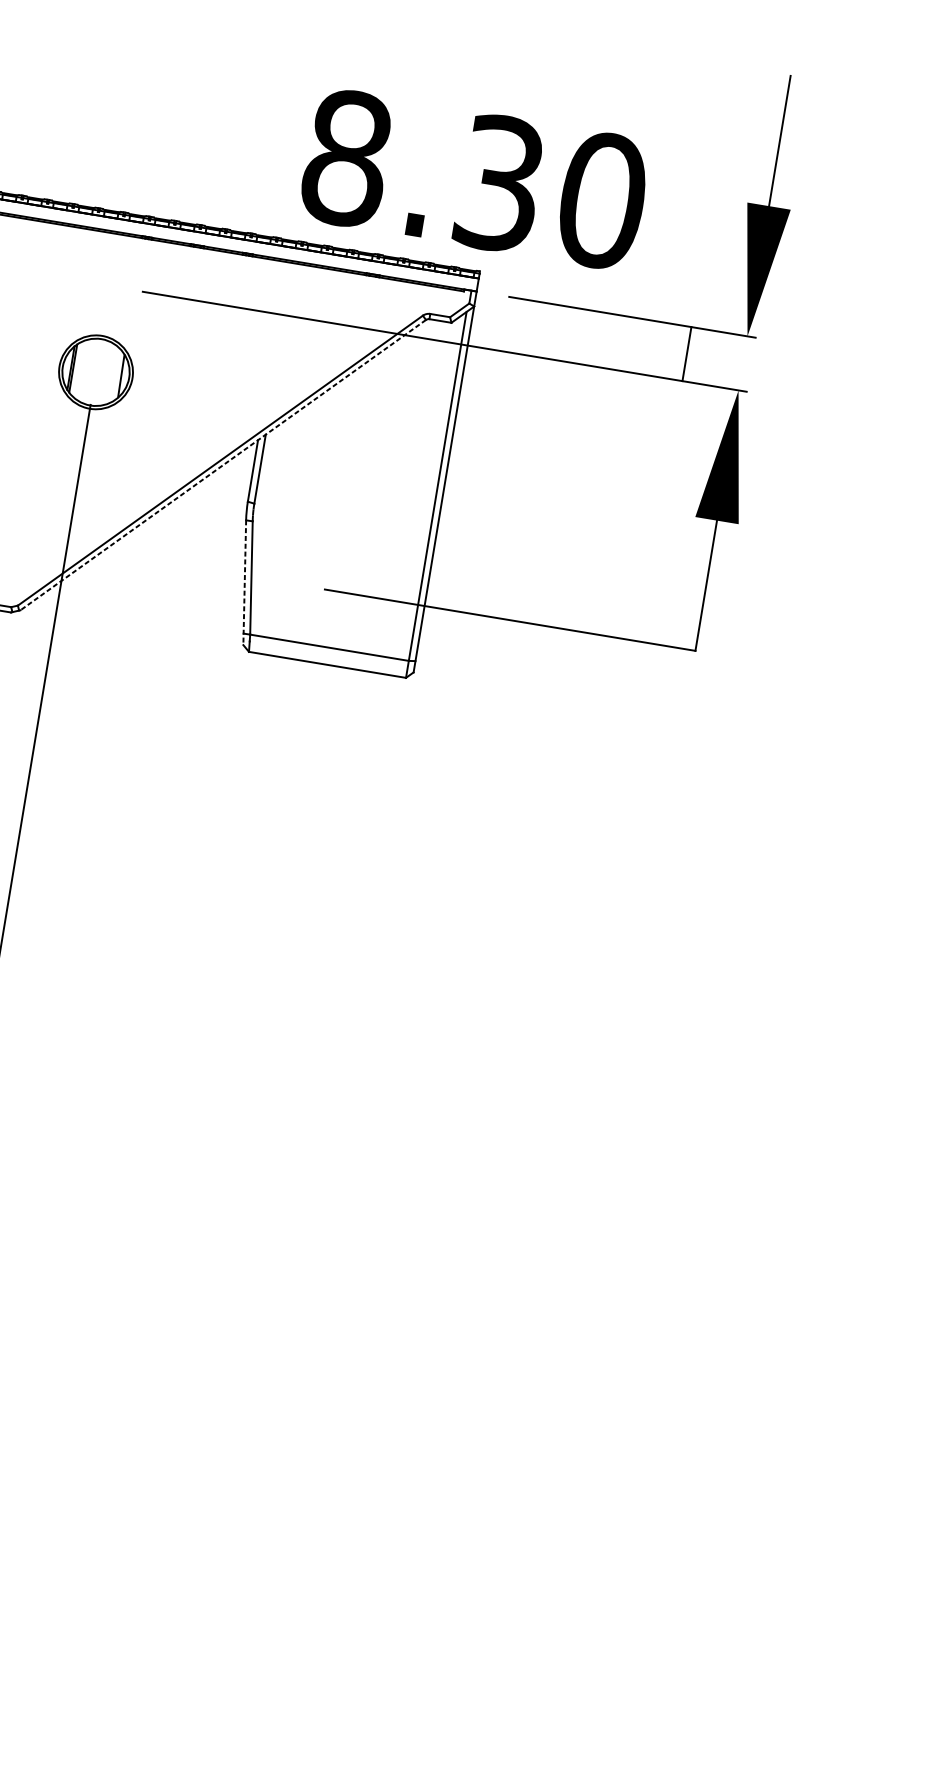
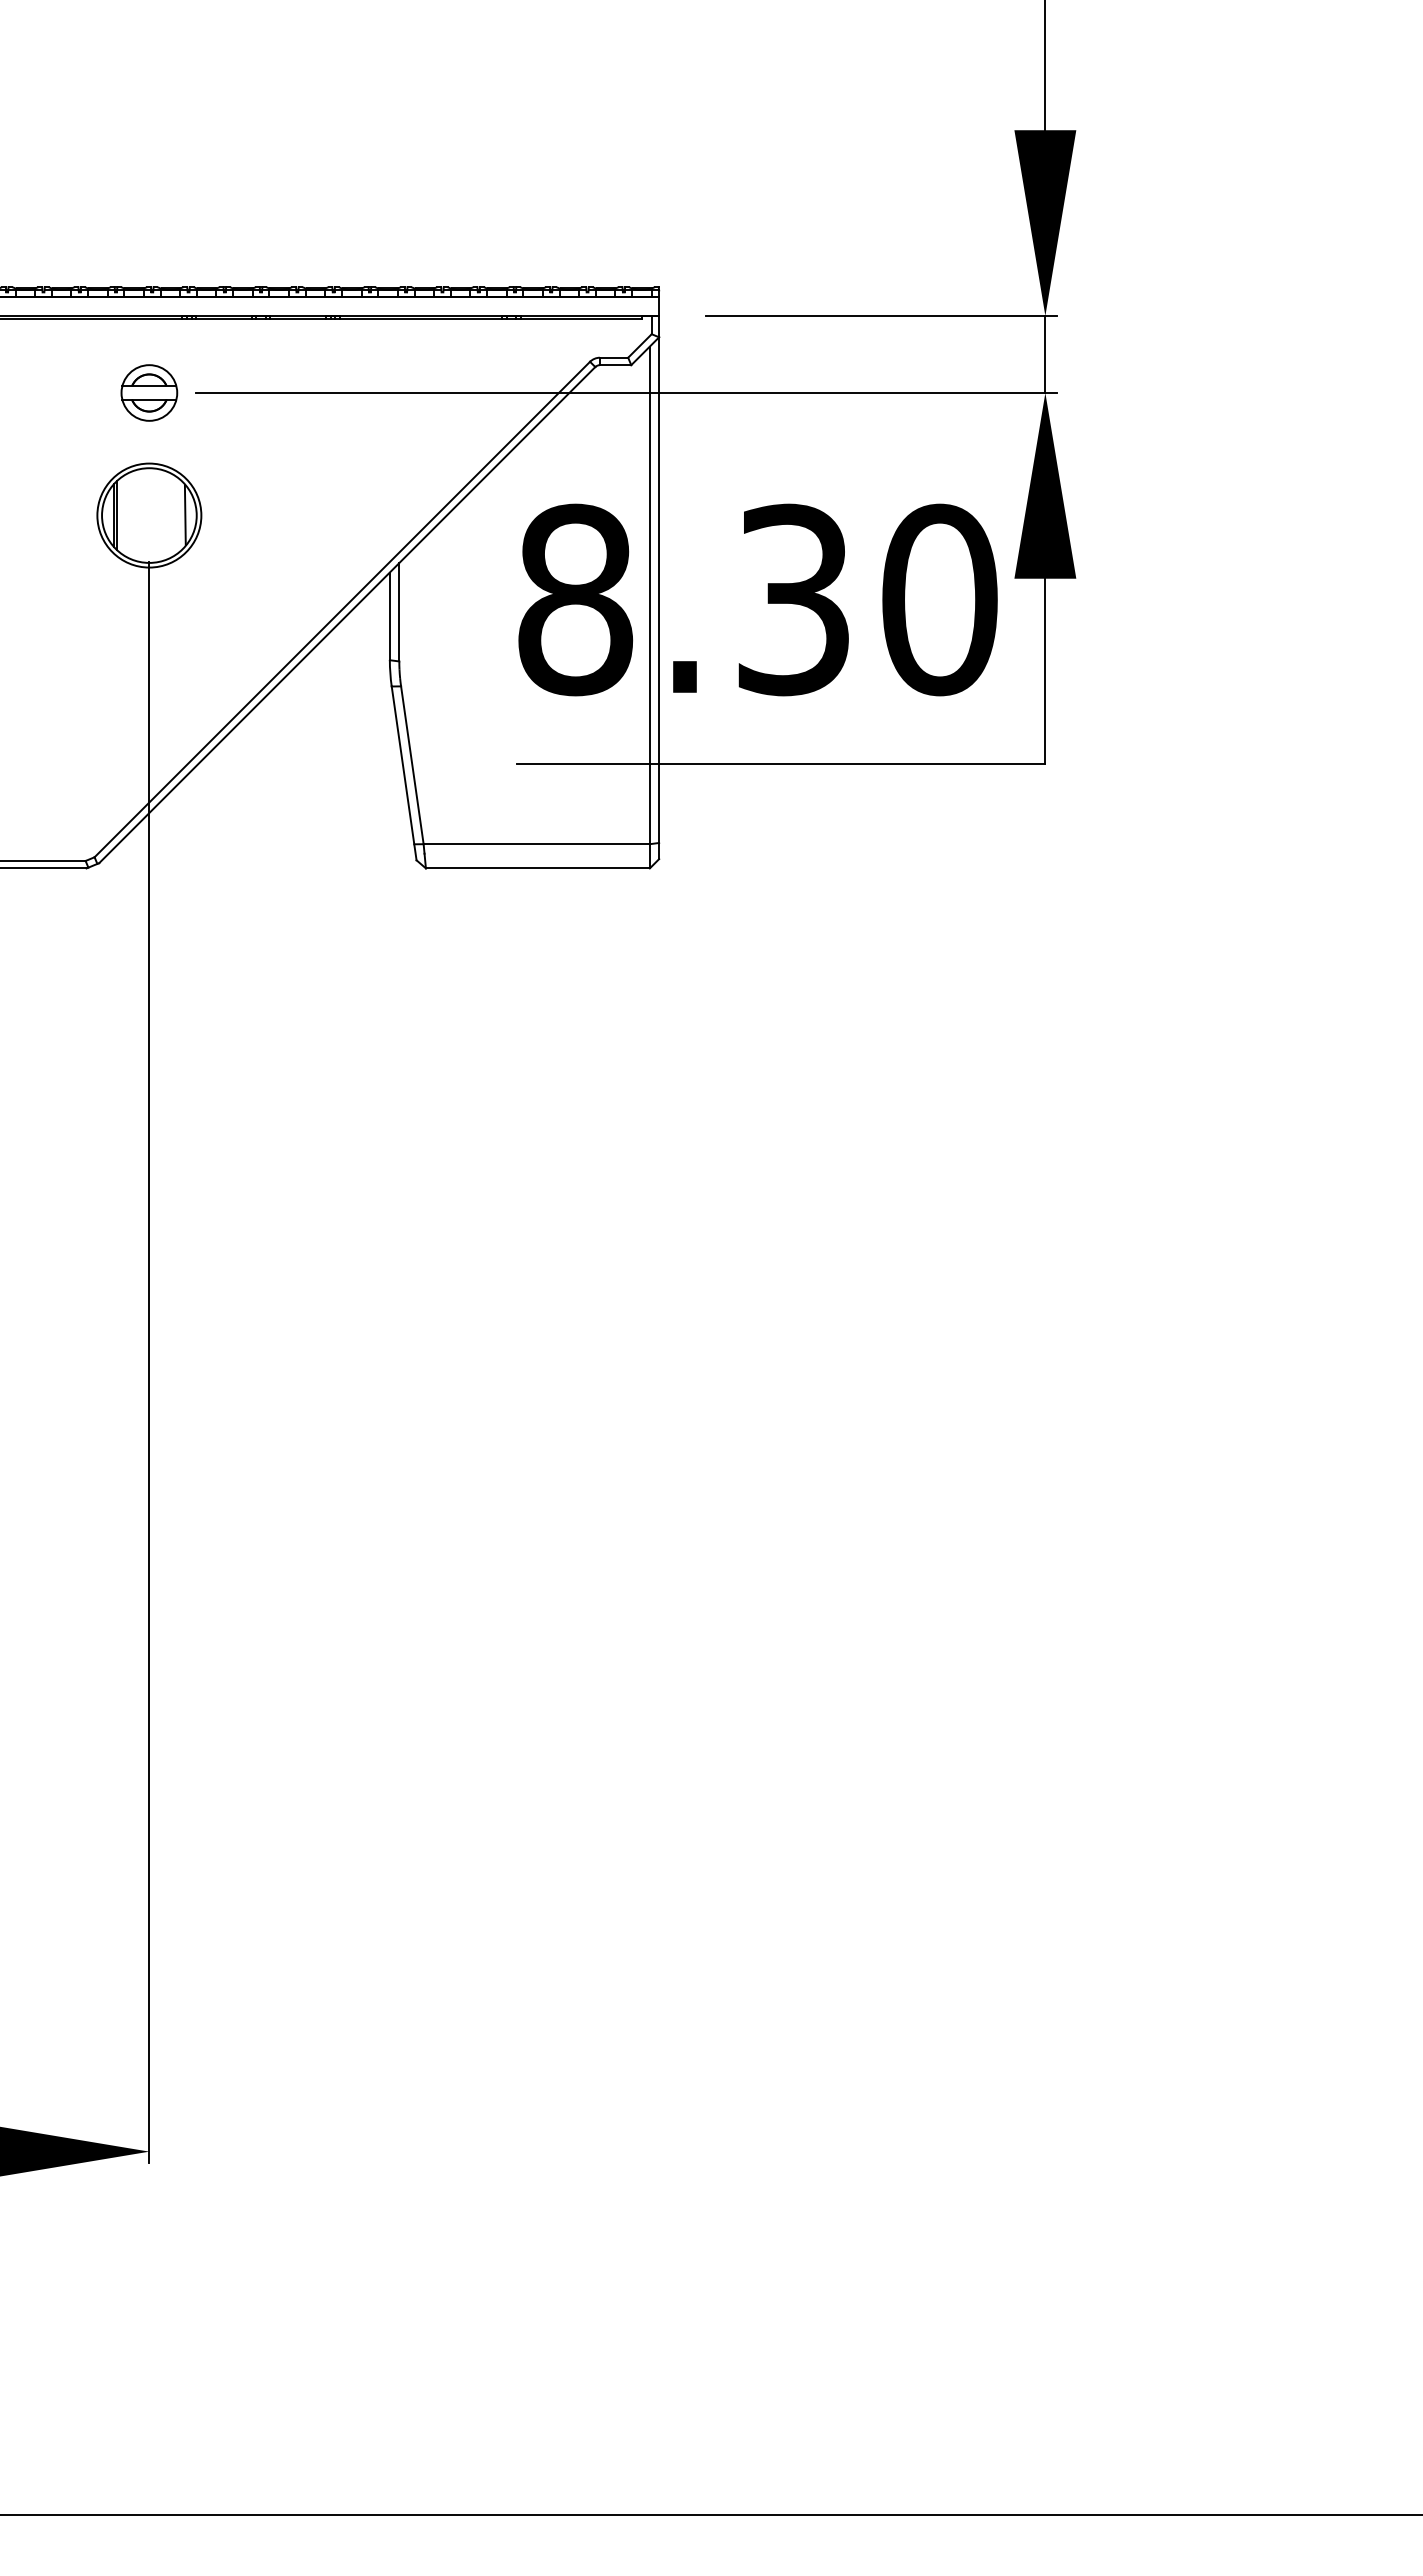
text: (474, 179) -> (757, 599), moved
part: (110, 286) -> (149, 392), added
line: (687, 354) -> (1045, 354), moved
line: (223, 465) -> (347, 615), dashed -> solid
line: (244, 582) -> (404, 773), dashed -> solid

